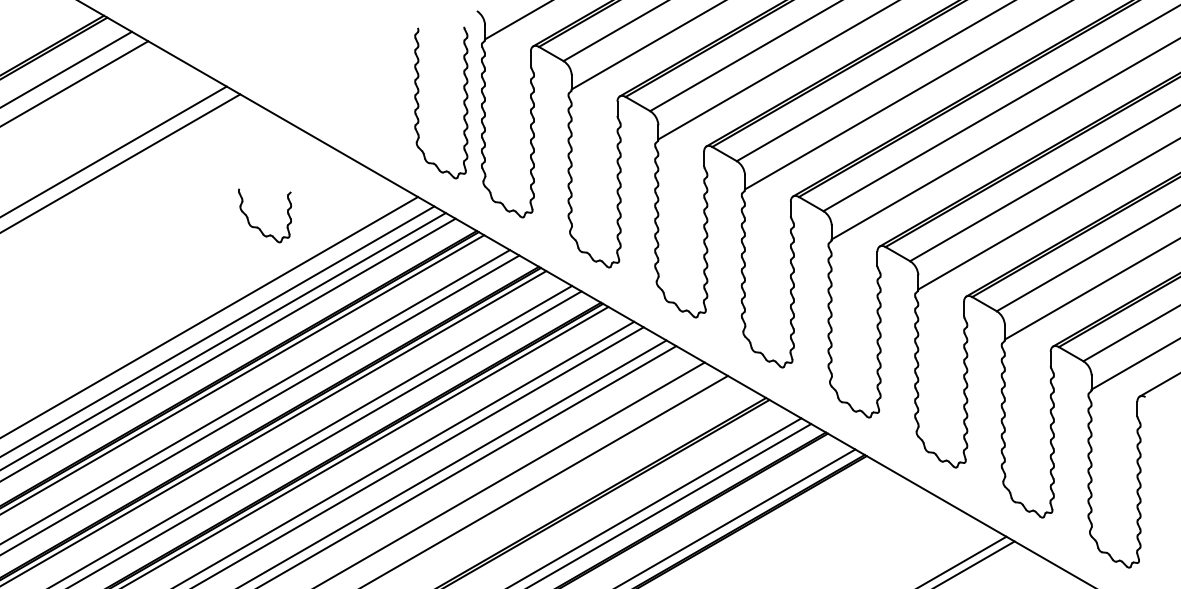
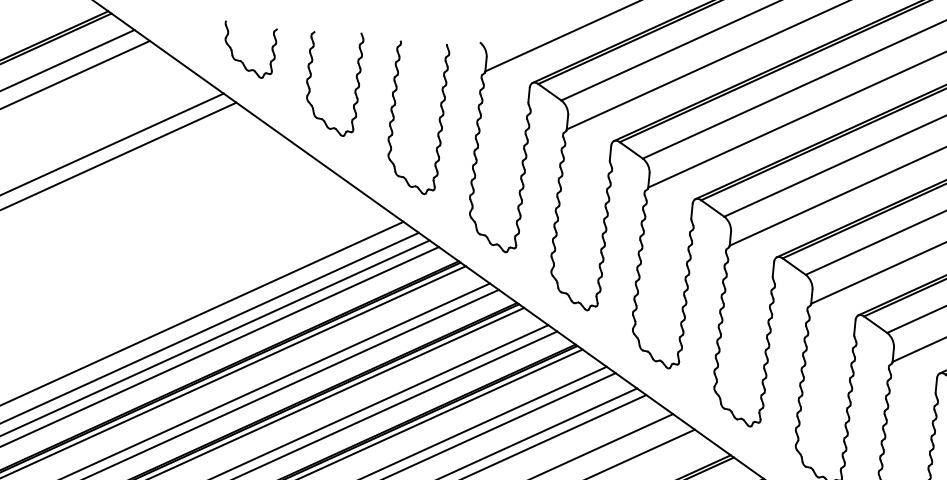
part: (312, 62) -> (311, 77), added
part: (463, 102) -> (438, 119), moved
part: (259, 227) -> (242, 61), moved

